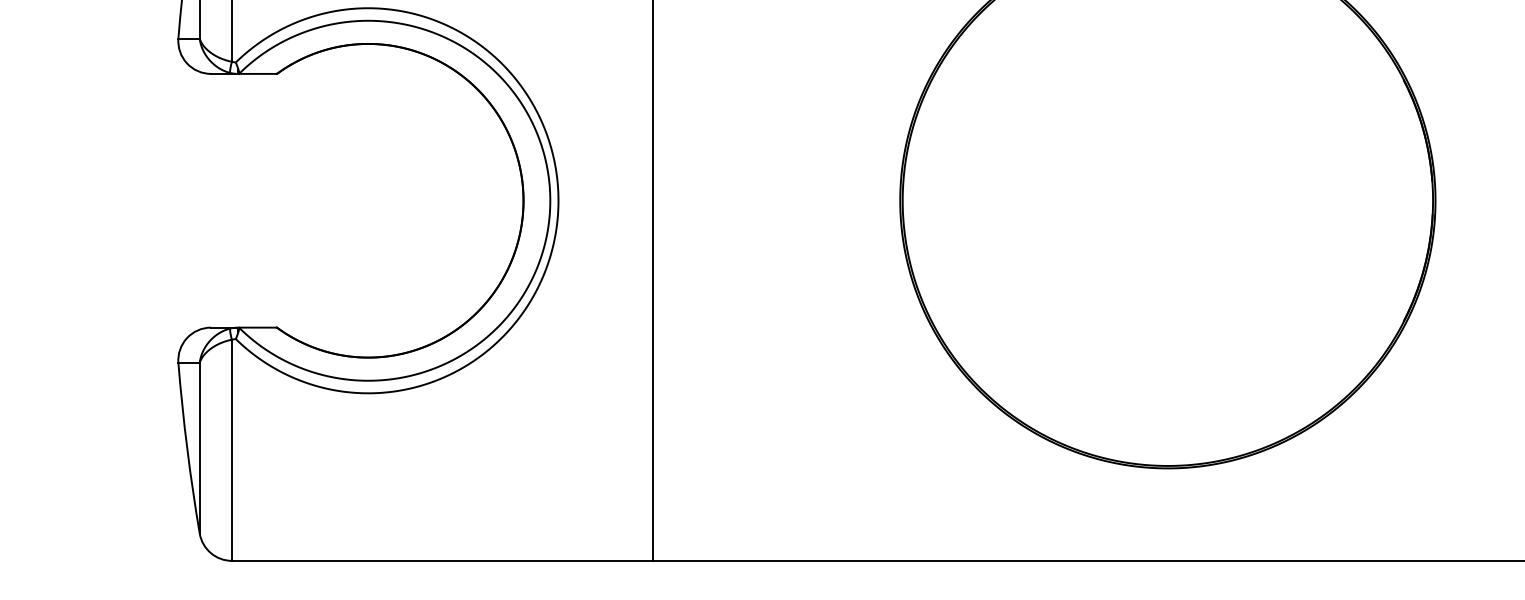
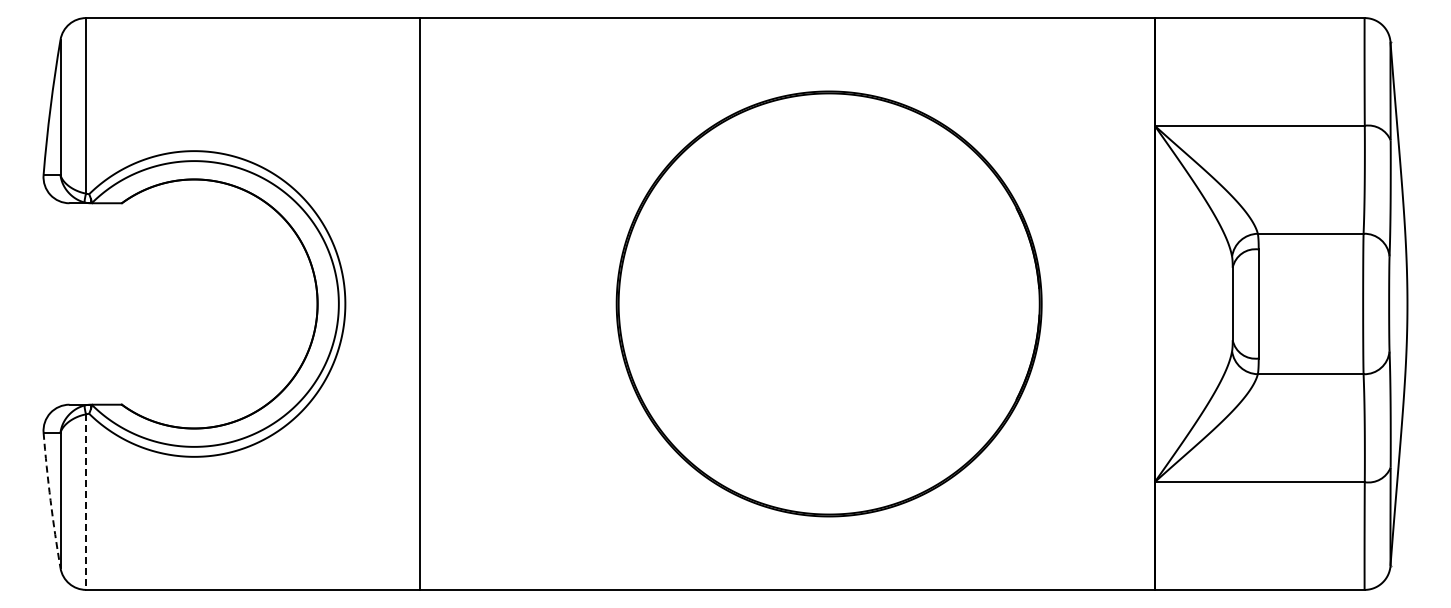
arc: (187, 448) -> (50, 500), solid -> dashed
line: (232, 450) -> (86, 502), solid -> dashed

